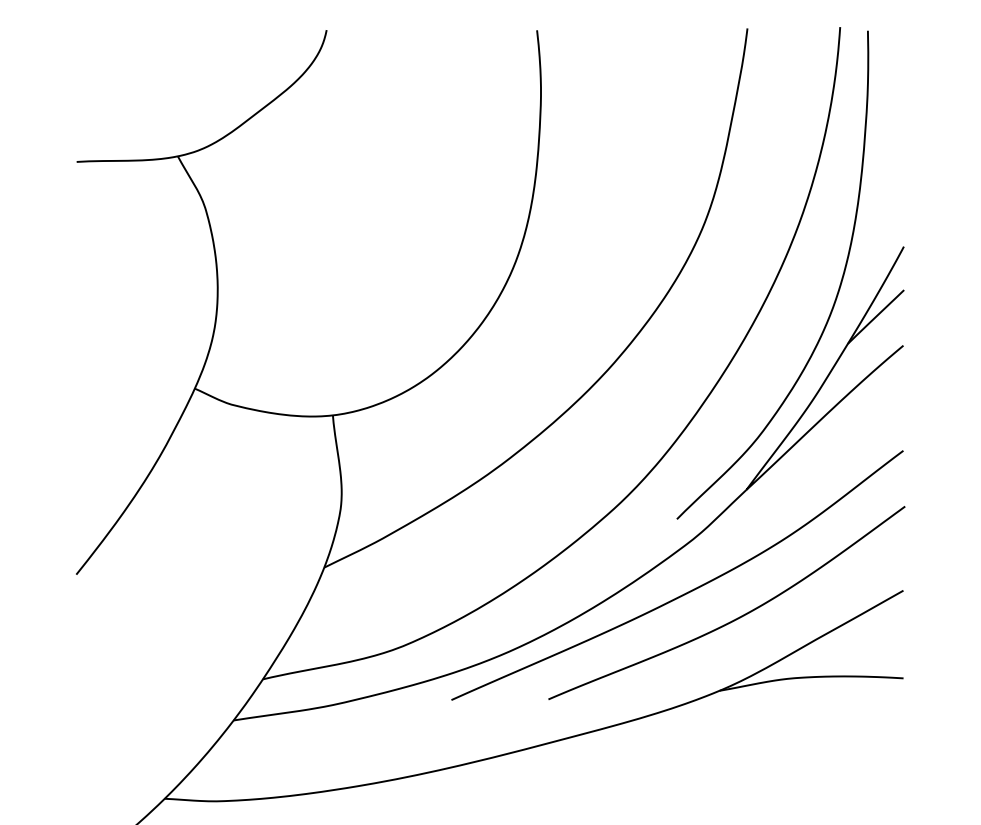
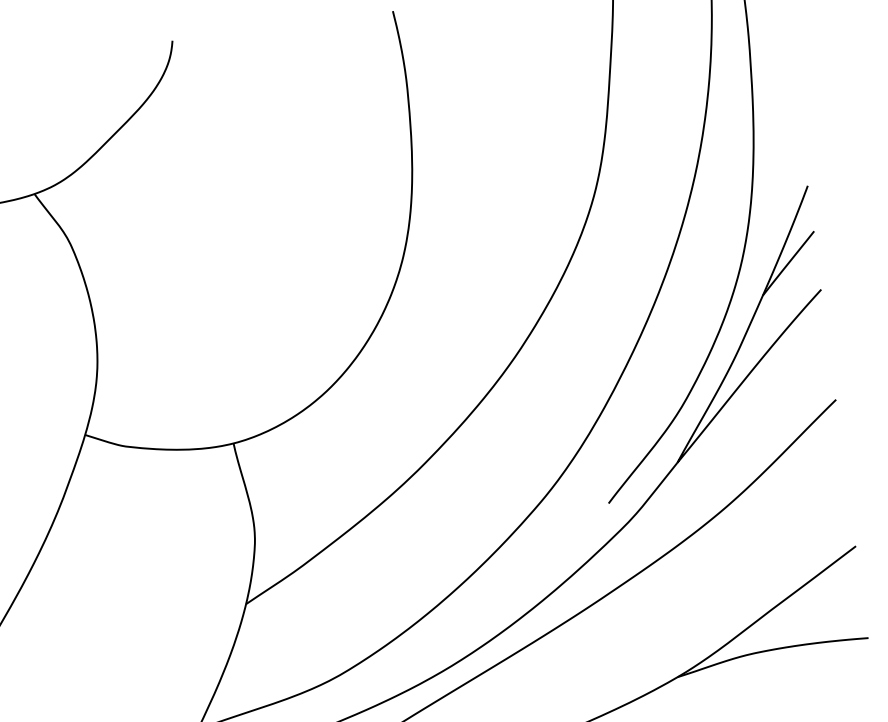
curve: (735, 618) -> (684, 599), removed

